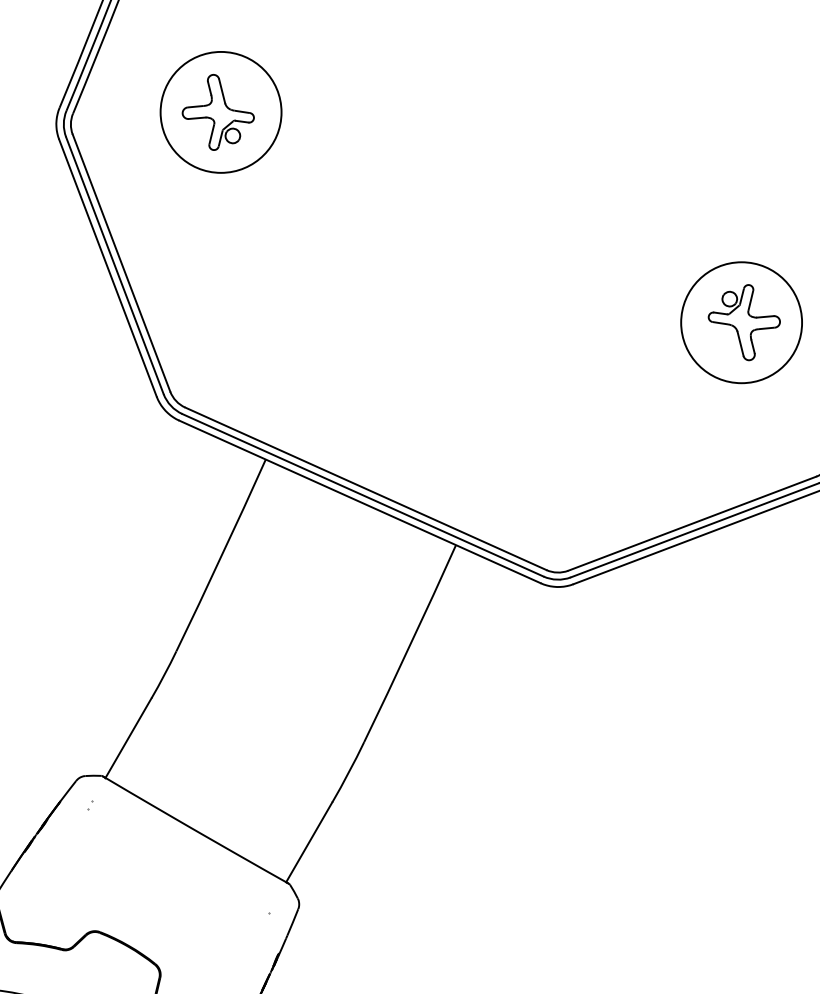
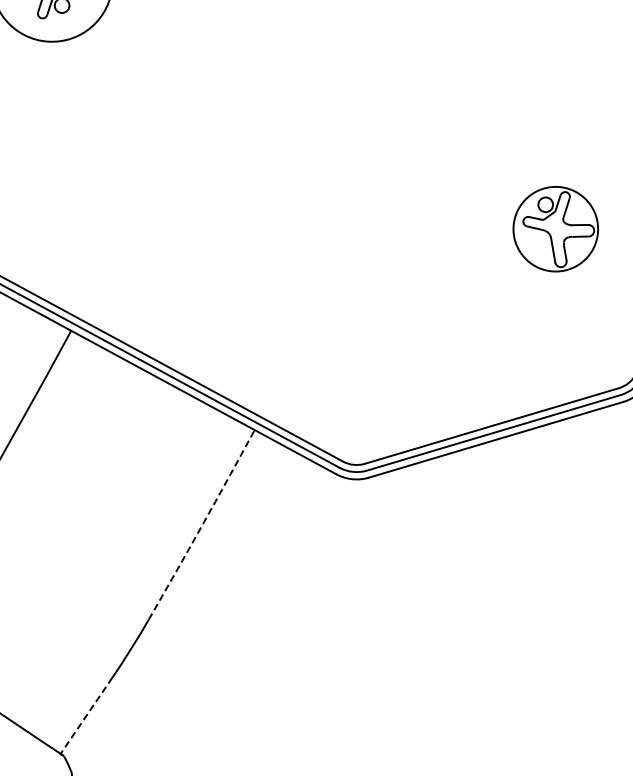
circle: (741, 322) -> (555, 228), size x0.7
arc: (410, 643) -> (202, 524), solid -> dashed
line: (308, 842) -> (85, 715), solid -> dashed

